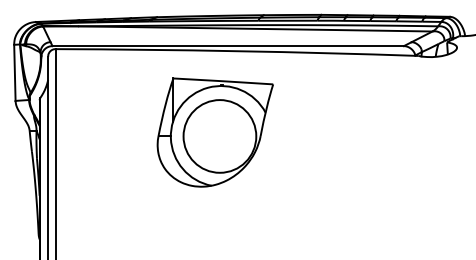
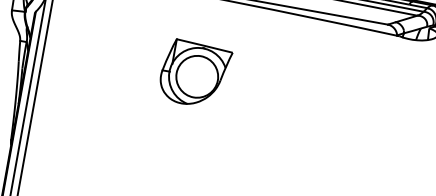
part: (214, 132) -> (194, 74), size x0.6

